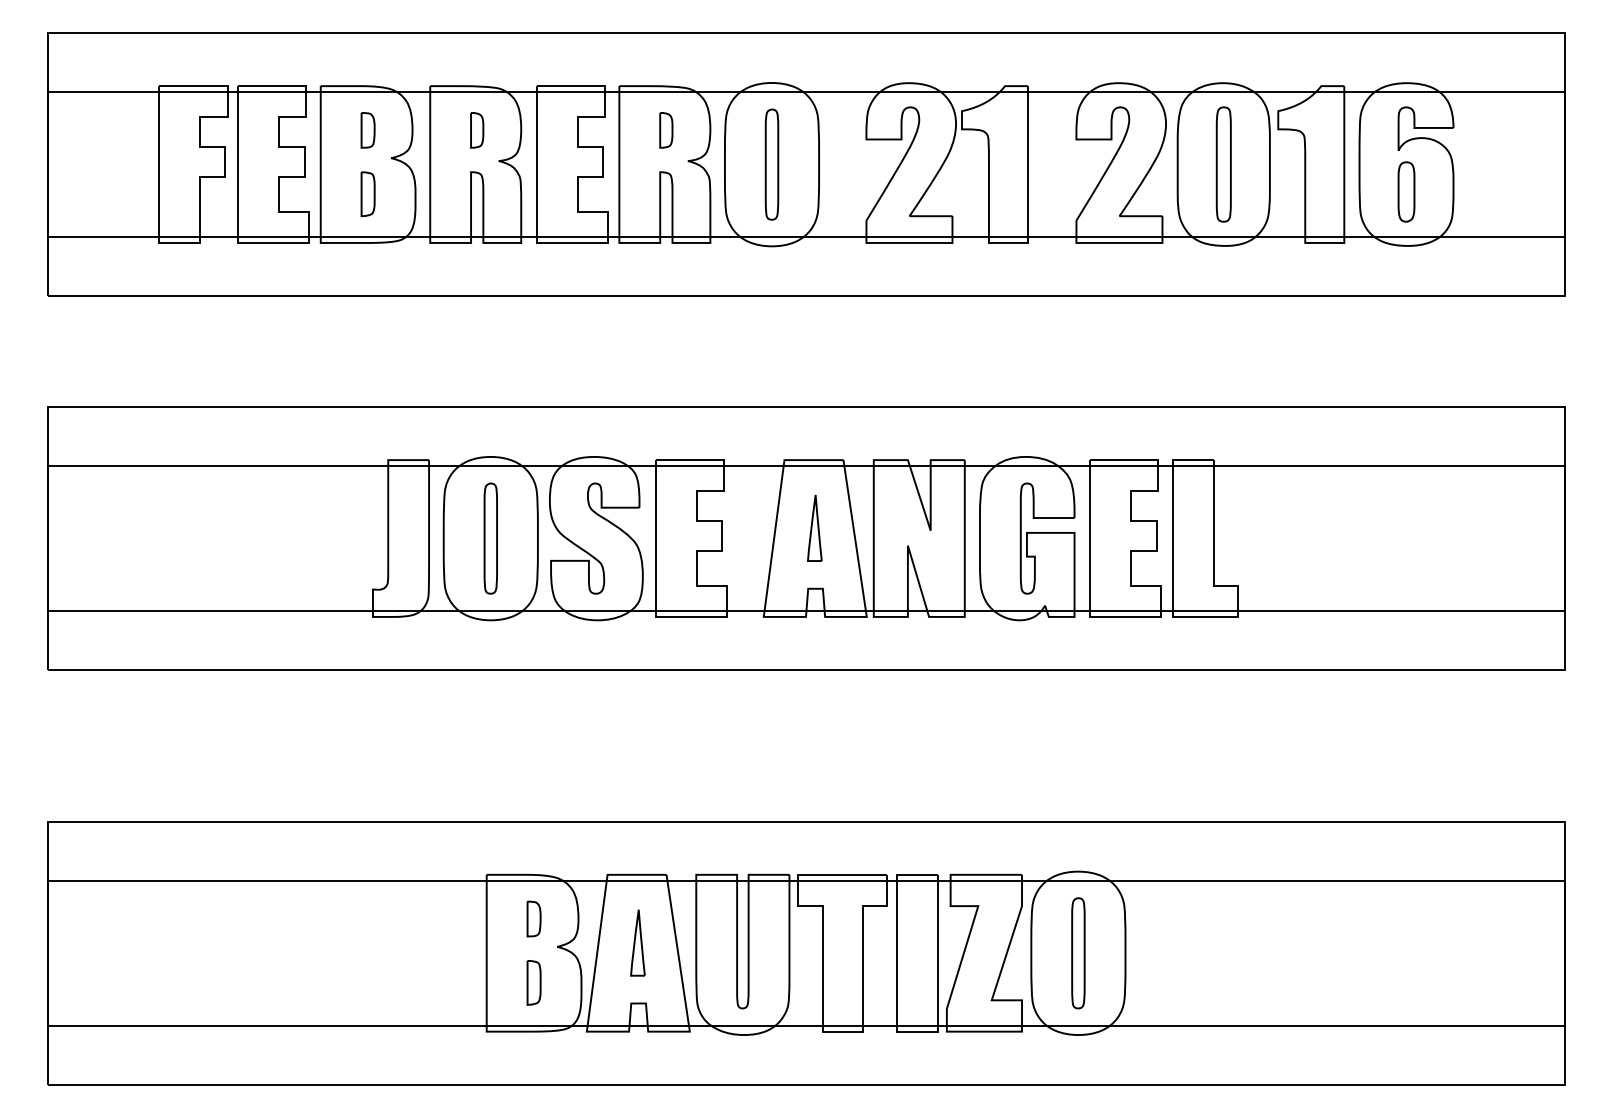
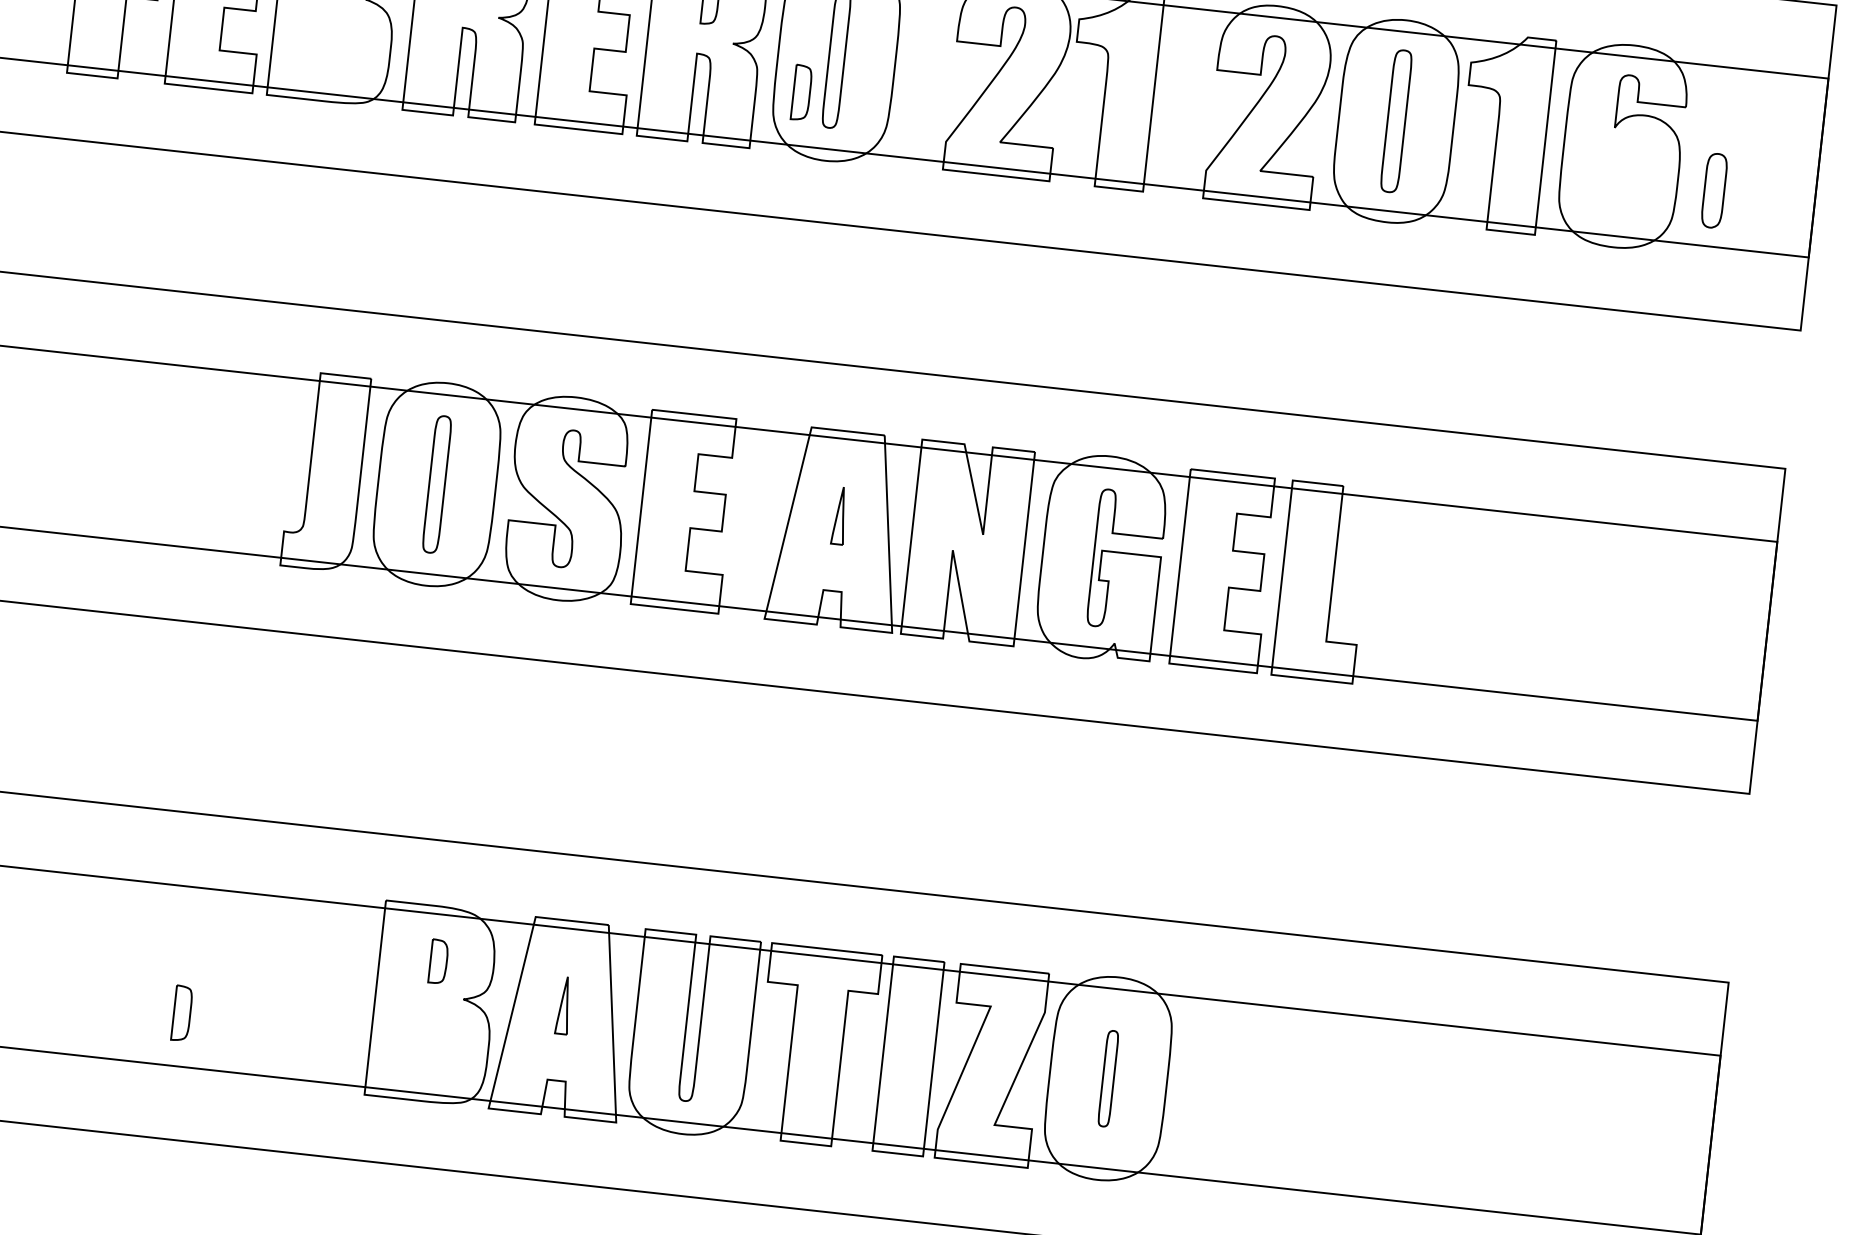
part: (1406, 191) -> (1714, 190), moved
part: (367, 194) -> (800, 93), moved
part: (814, 527) -> (839, 514), size x0.7
part: (637, 942) -> (563, 1004), size x0.7
part: (1078, 953) -> (1108, 1078), size x0.7
part: (533, 982) -> (181, 1012), moved

